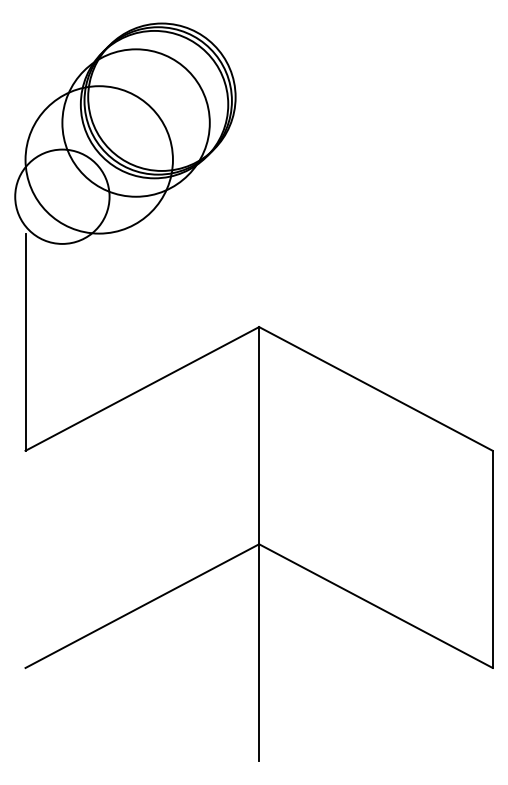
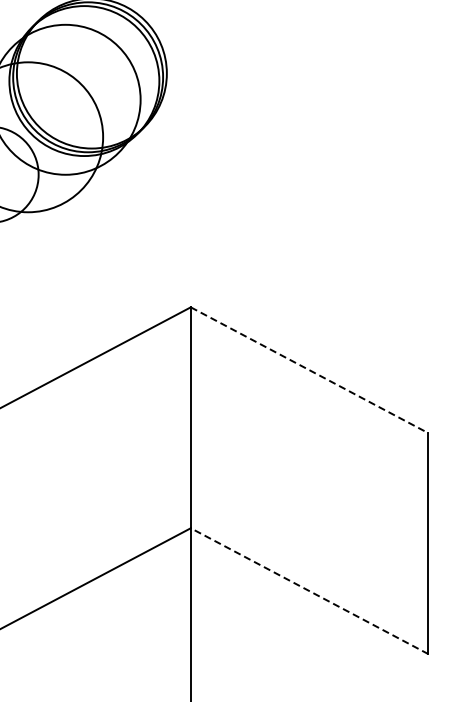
line: (376, 389) -> (310, 370), solid -> dashed
line: (375, 605) -> (309, 590), solid -> dashed

